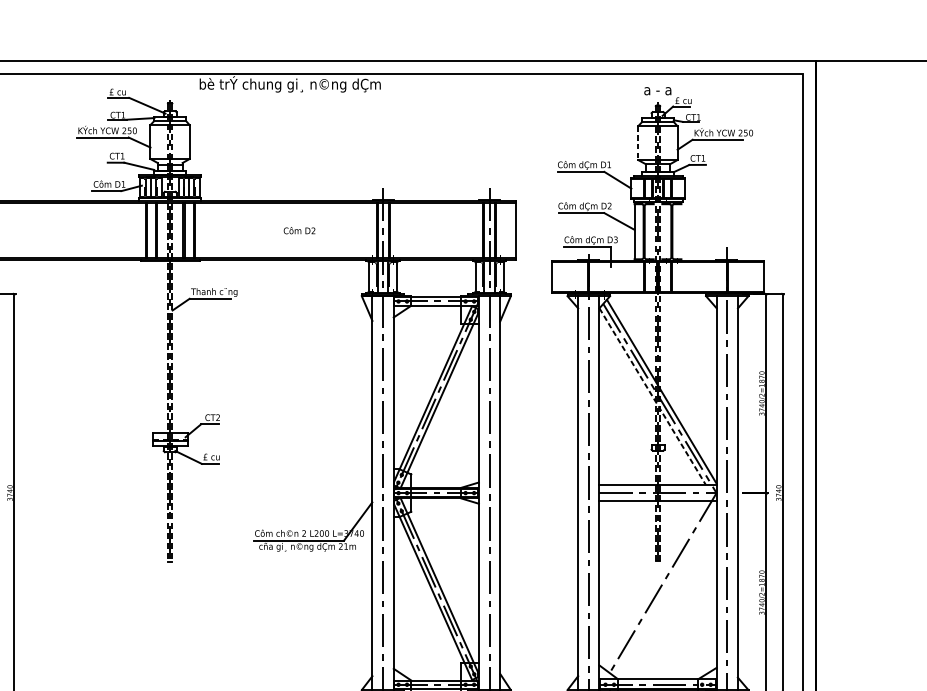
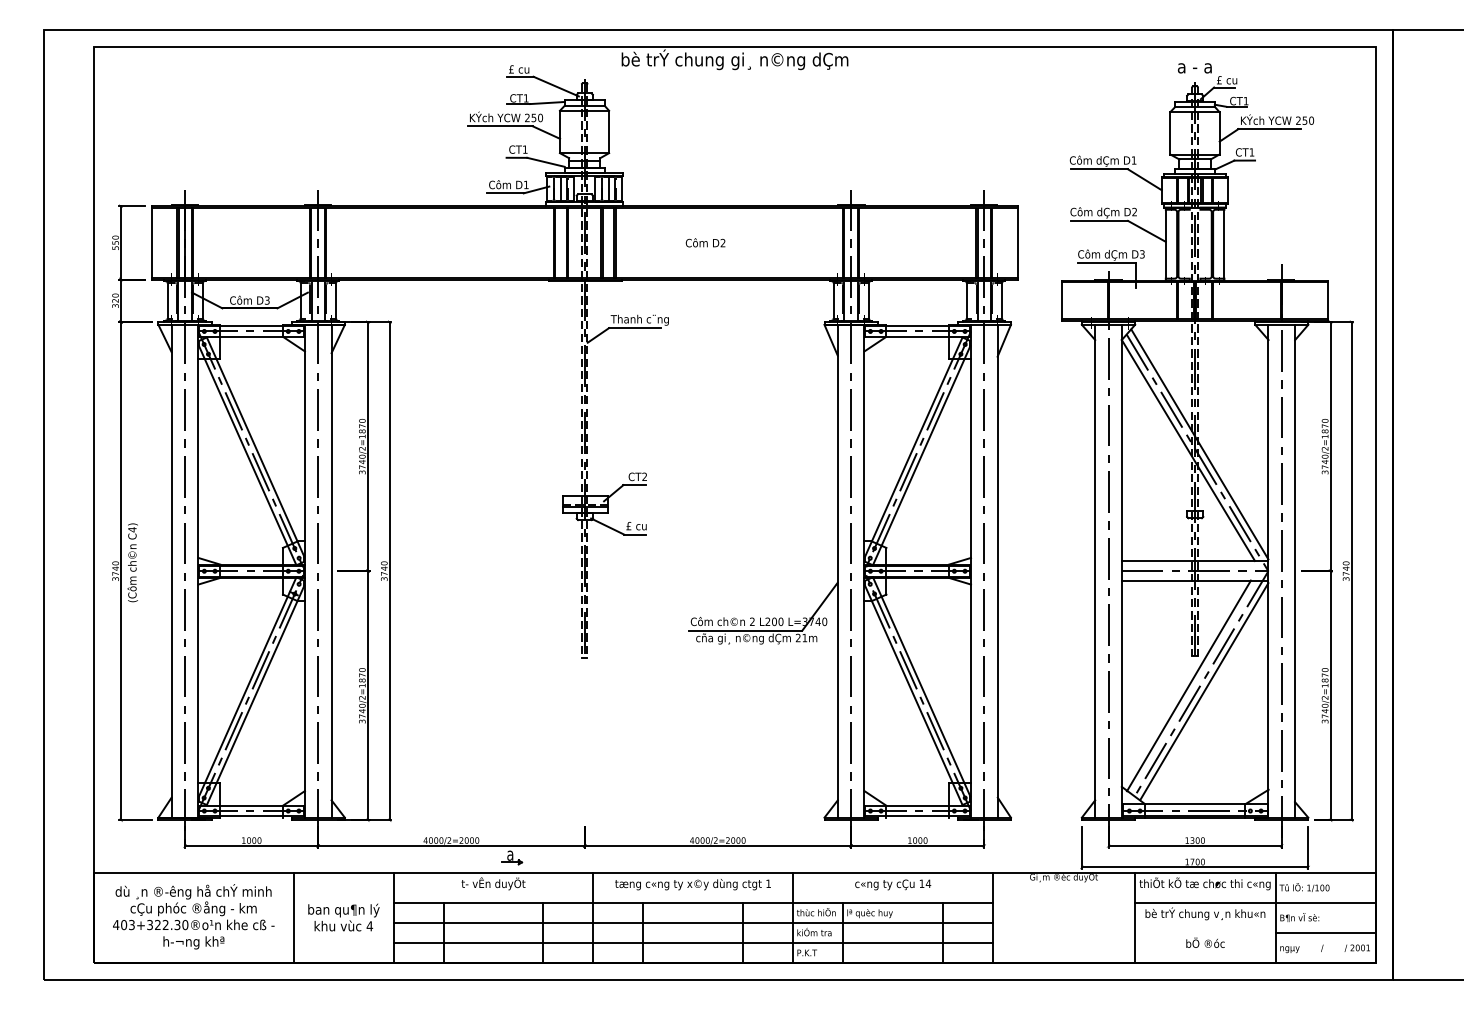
line: (638, 143) -> (1170, 133), dashed -> solid
text: (299, 230) -> (705, 242), moved
line: (681, 231) -> (1224, 243), added
line: (652, 396) -> (1188, 450), dashed -> solid
line: (652, 584) -> (1188, 685), added
line: (665, 589) -> (1204, 691), added

